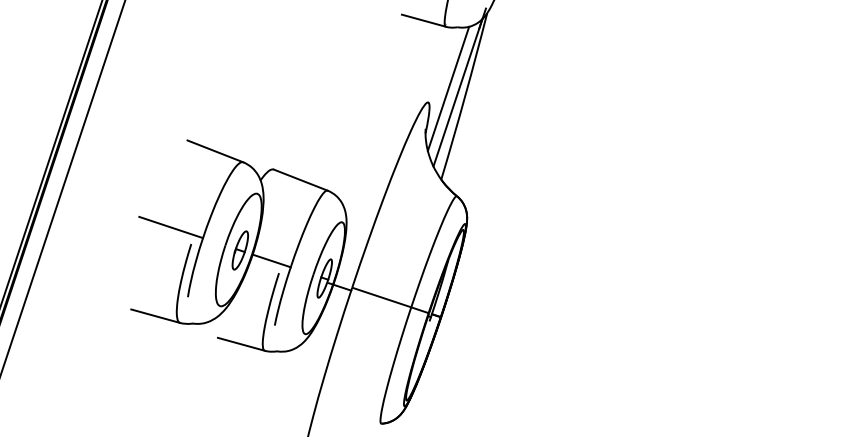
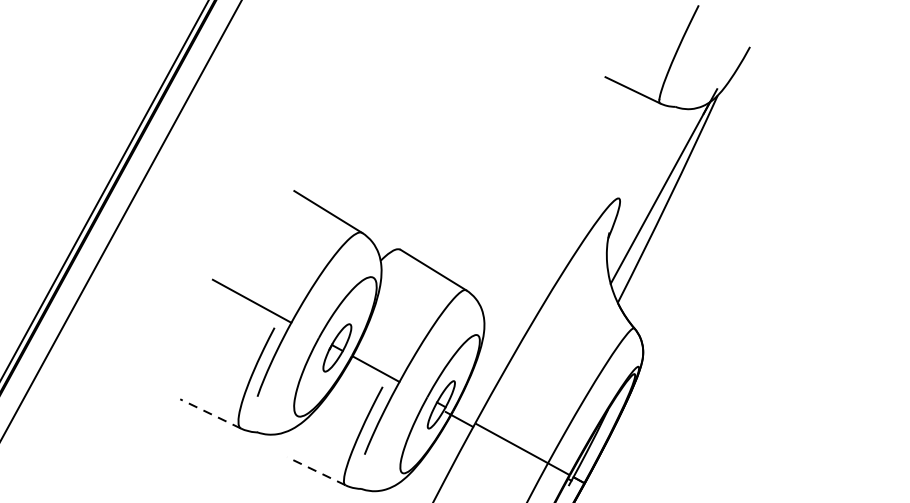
line: (448, 88) -> (649, 185), removed
line: (155, 316) -> (210, 414), solid -> dashed
line: (240, 344) -> (315, 471), solid -> dashed

